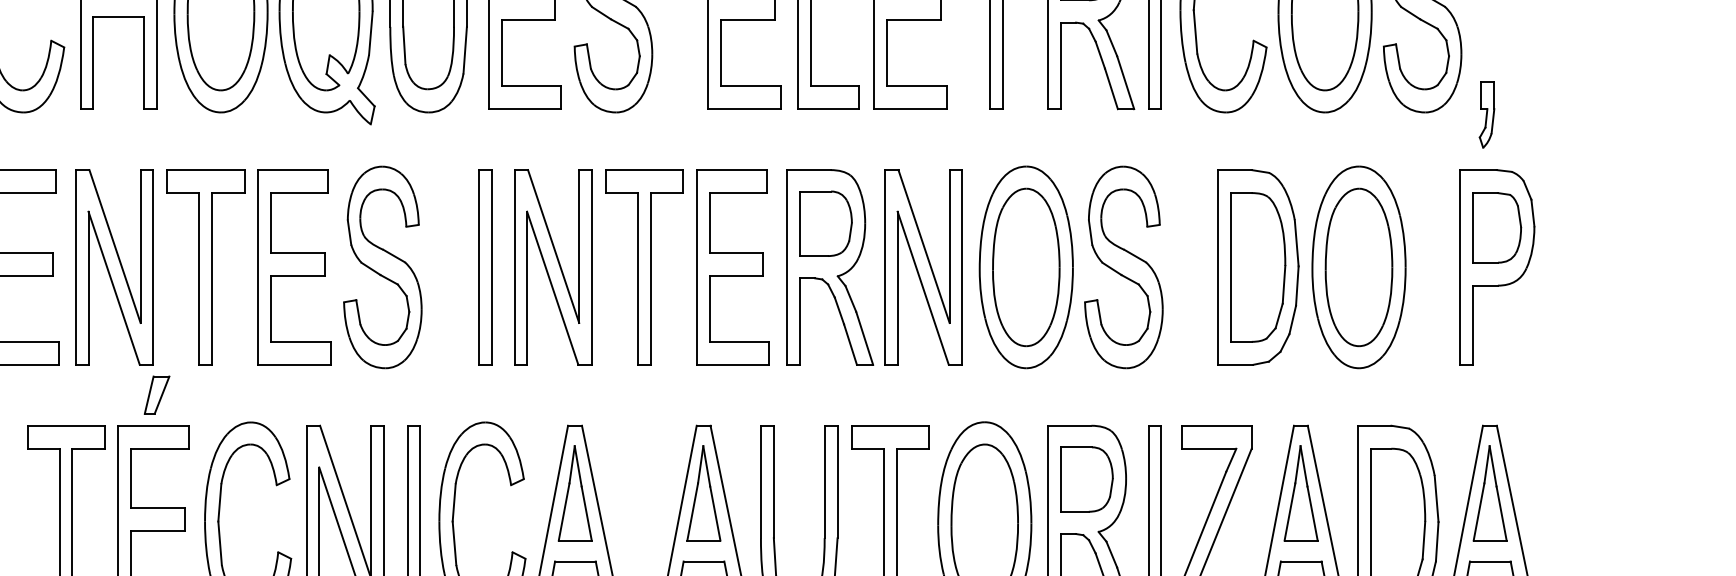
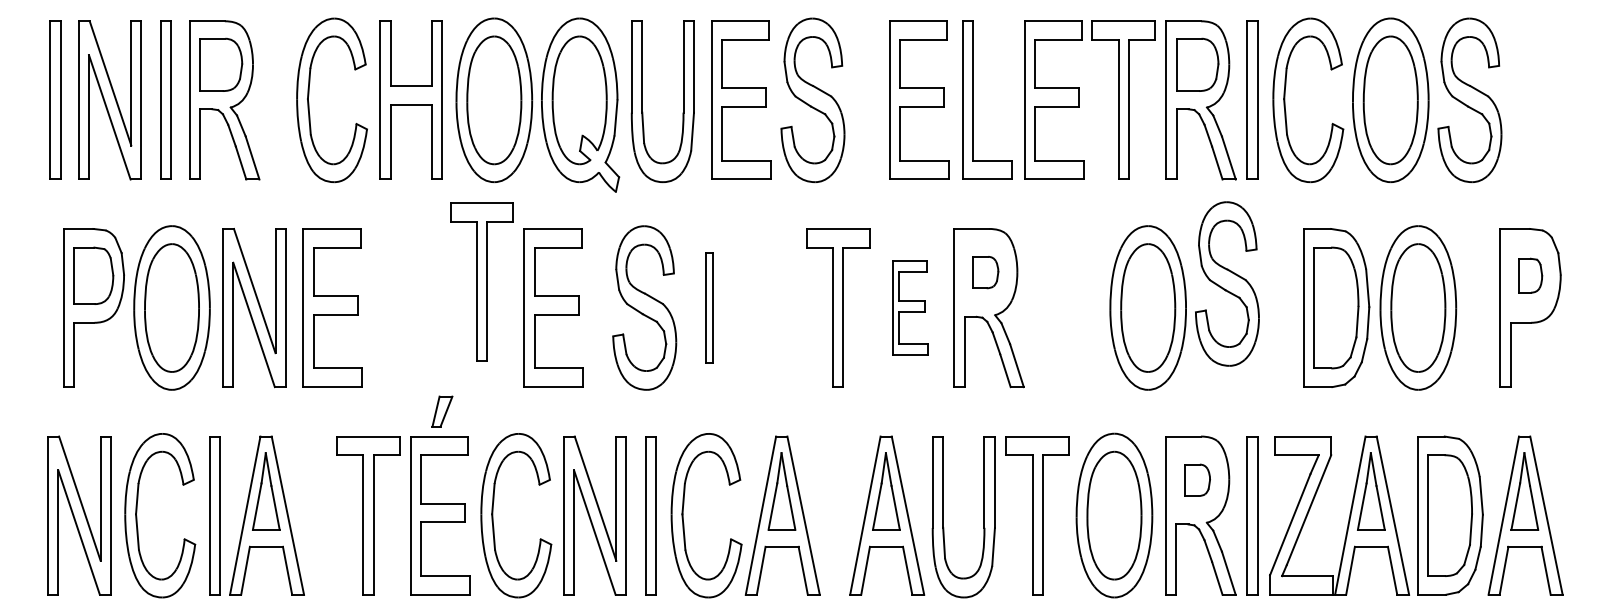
part: (1487, 114) -> (1522, 183), removed
part: (825, 223) -> (985, 272), size x0.6
part: (1497, 227) -> (1530, 275), size x0.6
part: (114, 266) -> (407, 307), removed
part: (205, 266) -> (481, 281), moved
part: (382, 266) -> (644, 307), moved
part: (486, 266) -> (709, 307), size x0.7
part: (552, 266) -> (763, 307), removed
part: (733, 266) -> (910, 307), size x0.6
part: (923, 266) -> (1064, 307), removed
part: (1123, 266) -> (1227, 283), moved
part: (1087, 479) -> (1197, 480), size x0.6

